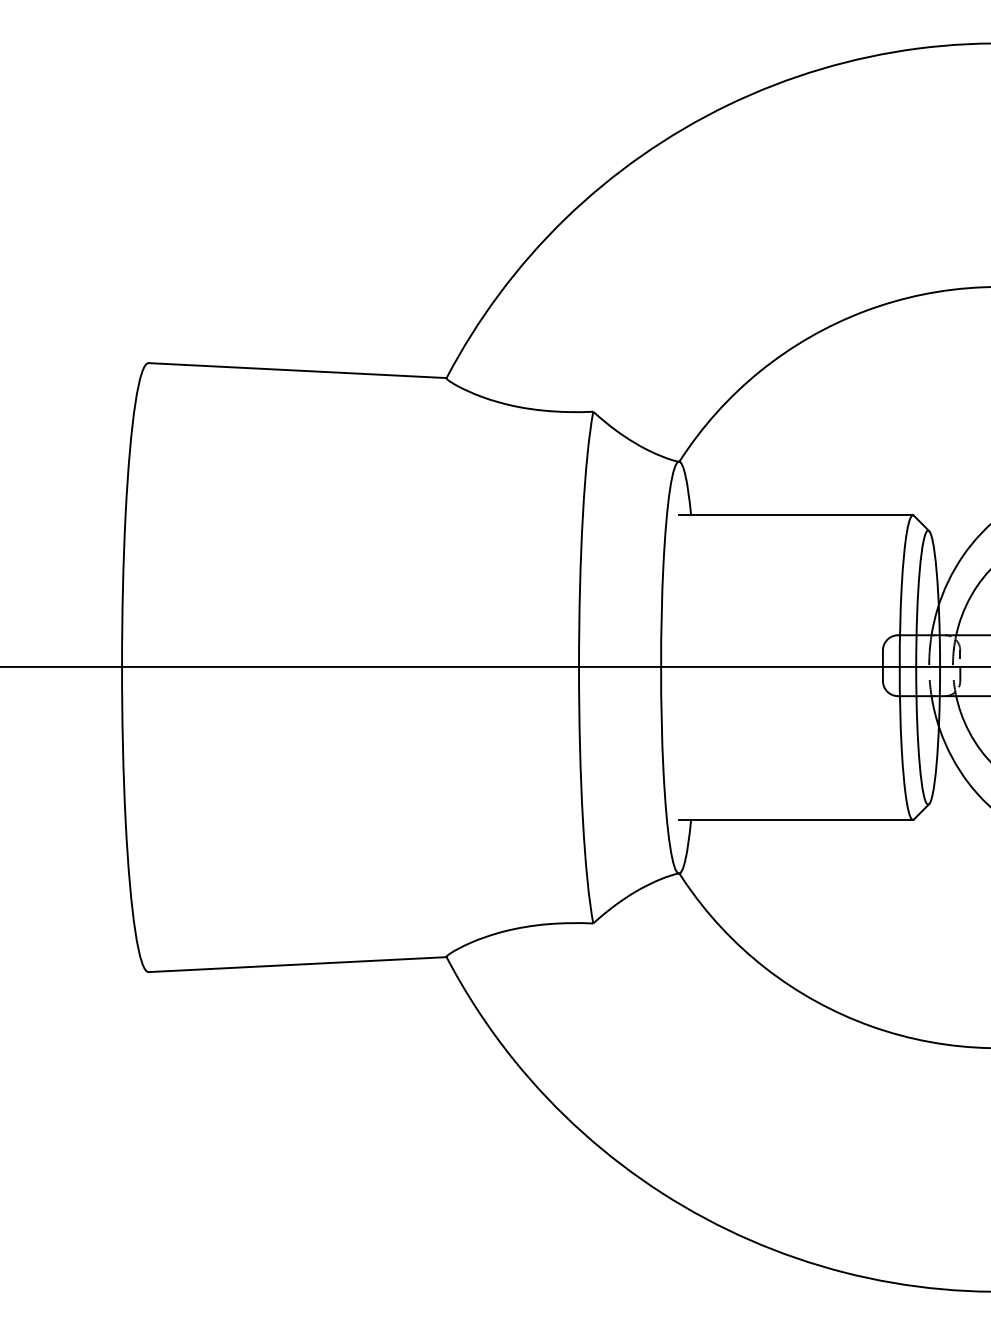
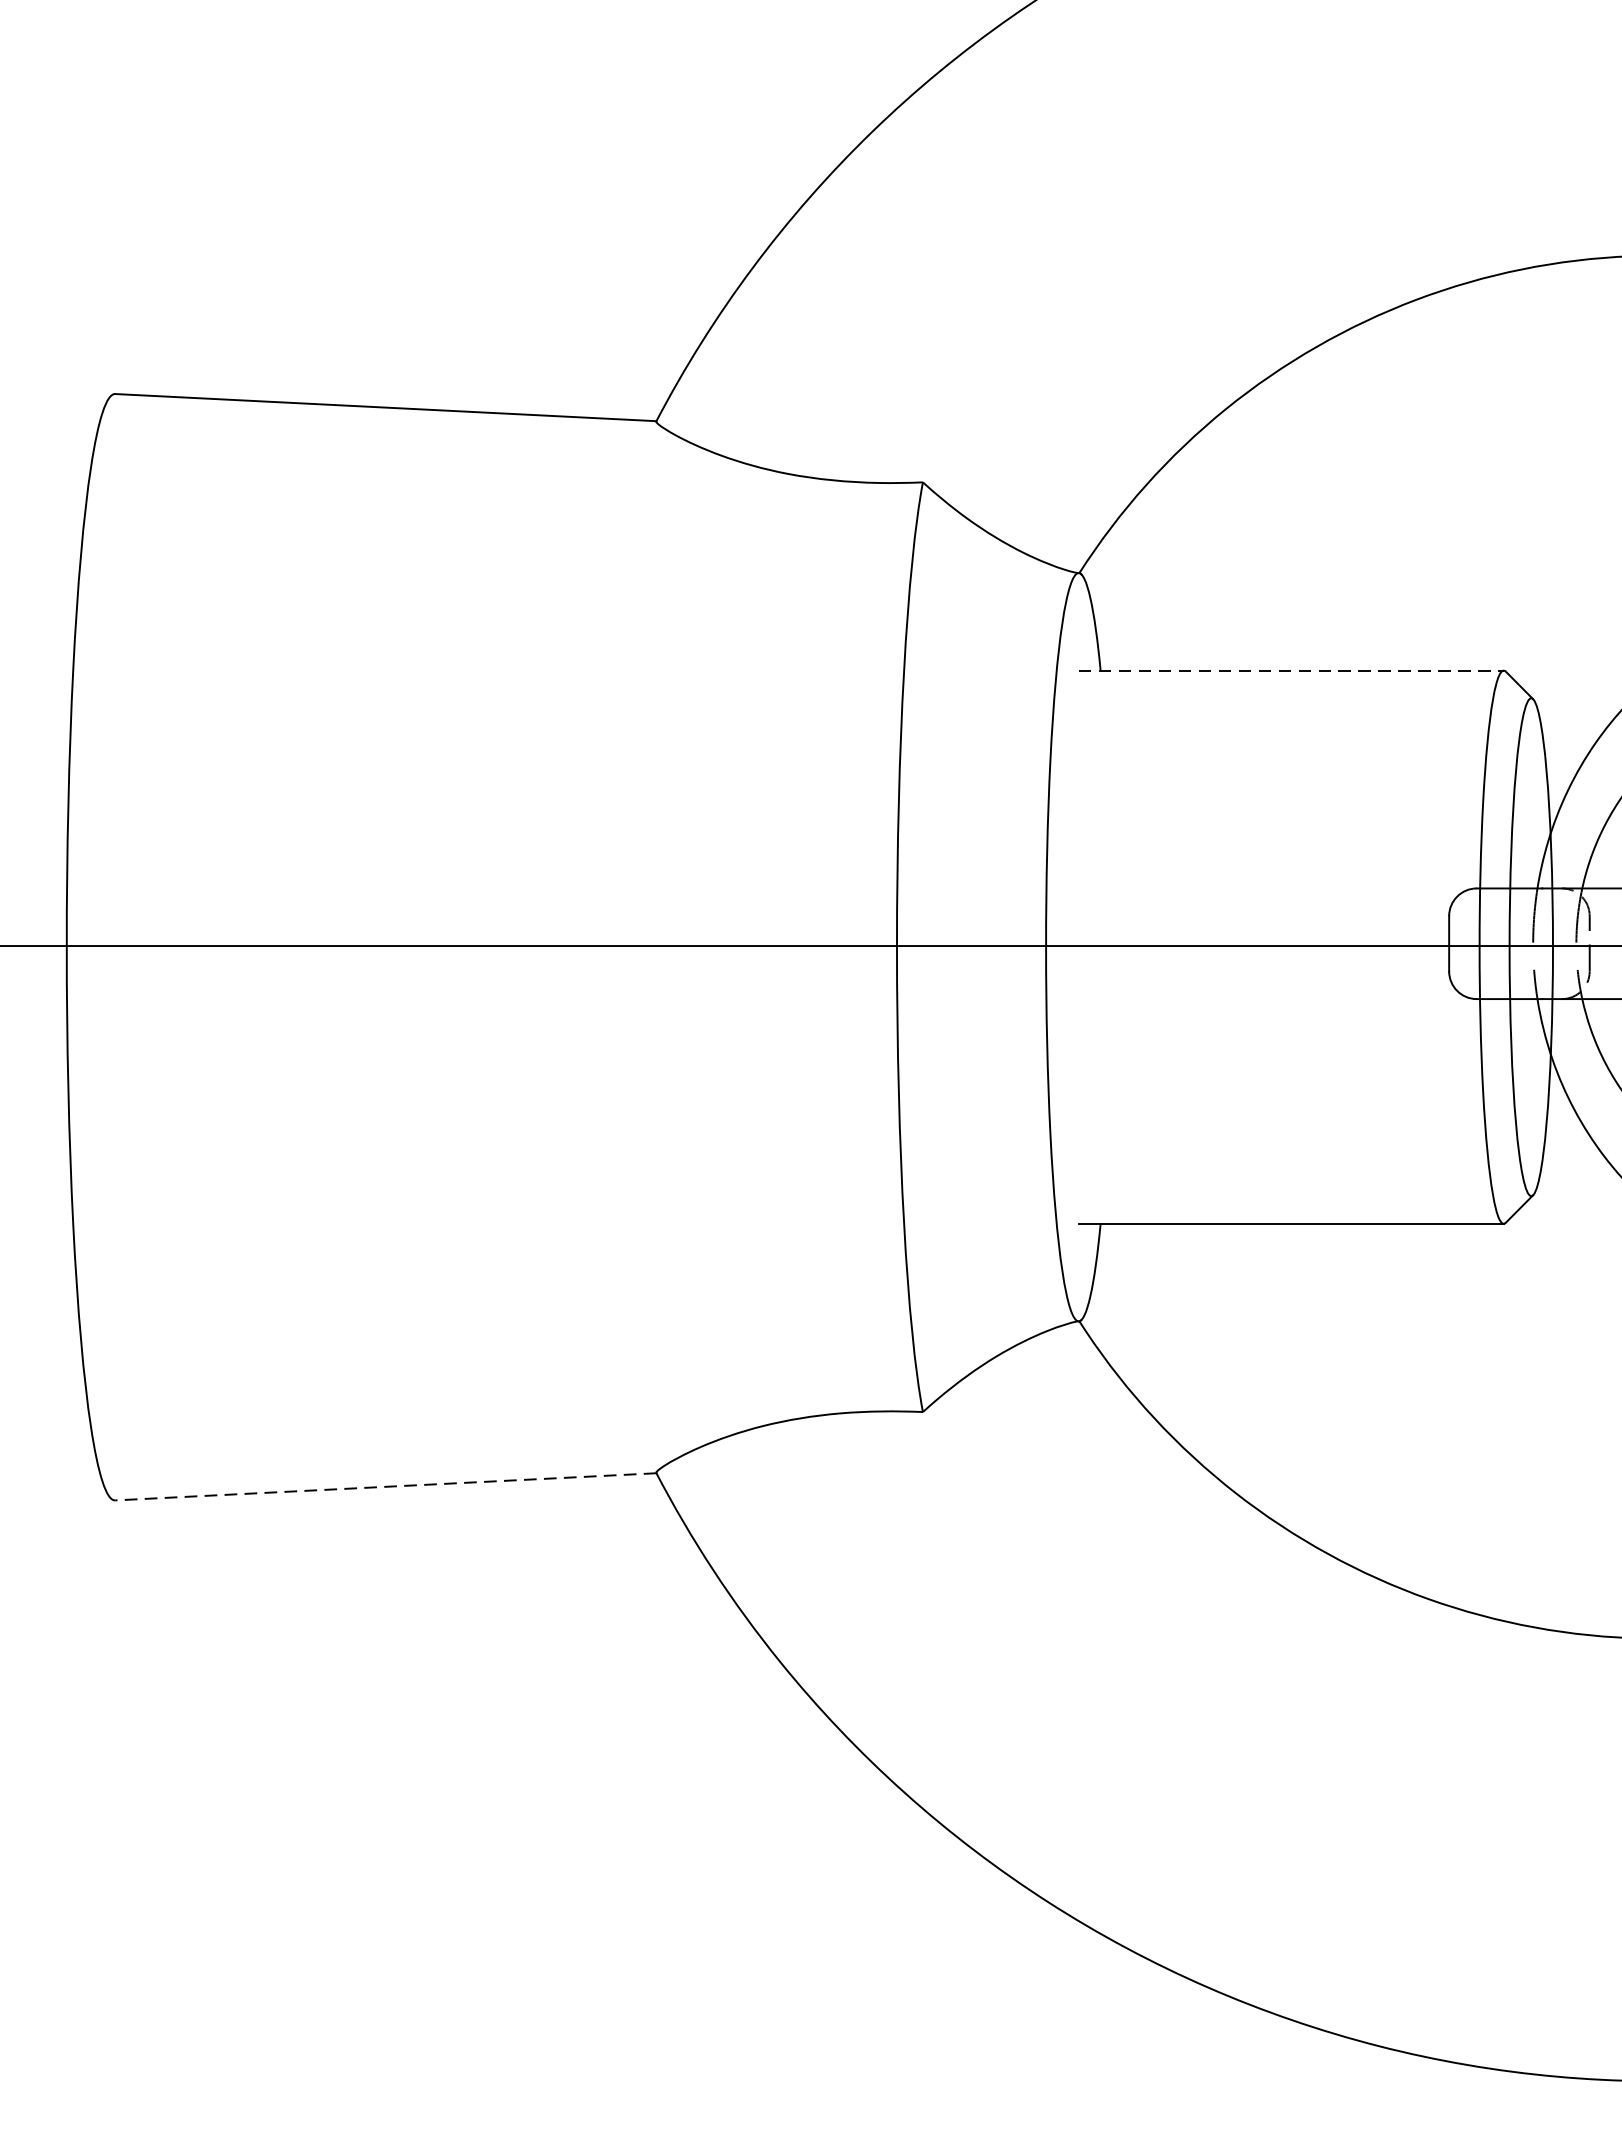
line: (795, 515) -> (1290, 670), solid -> dashed
line: (297, 964) -> (385, 1486), solid -> dashed

